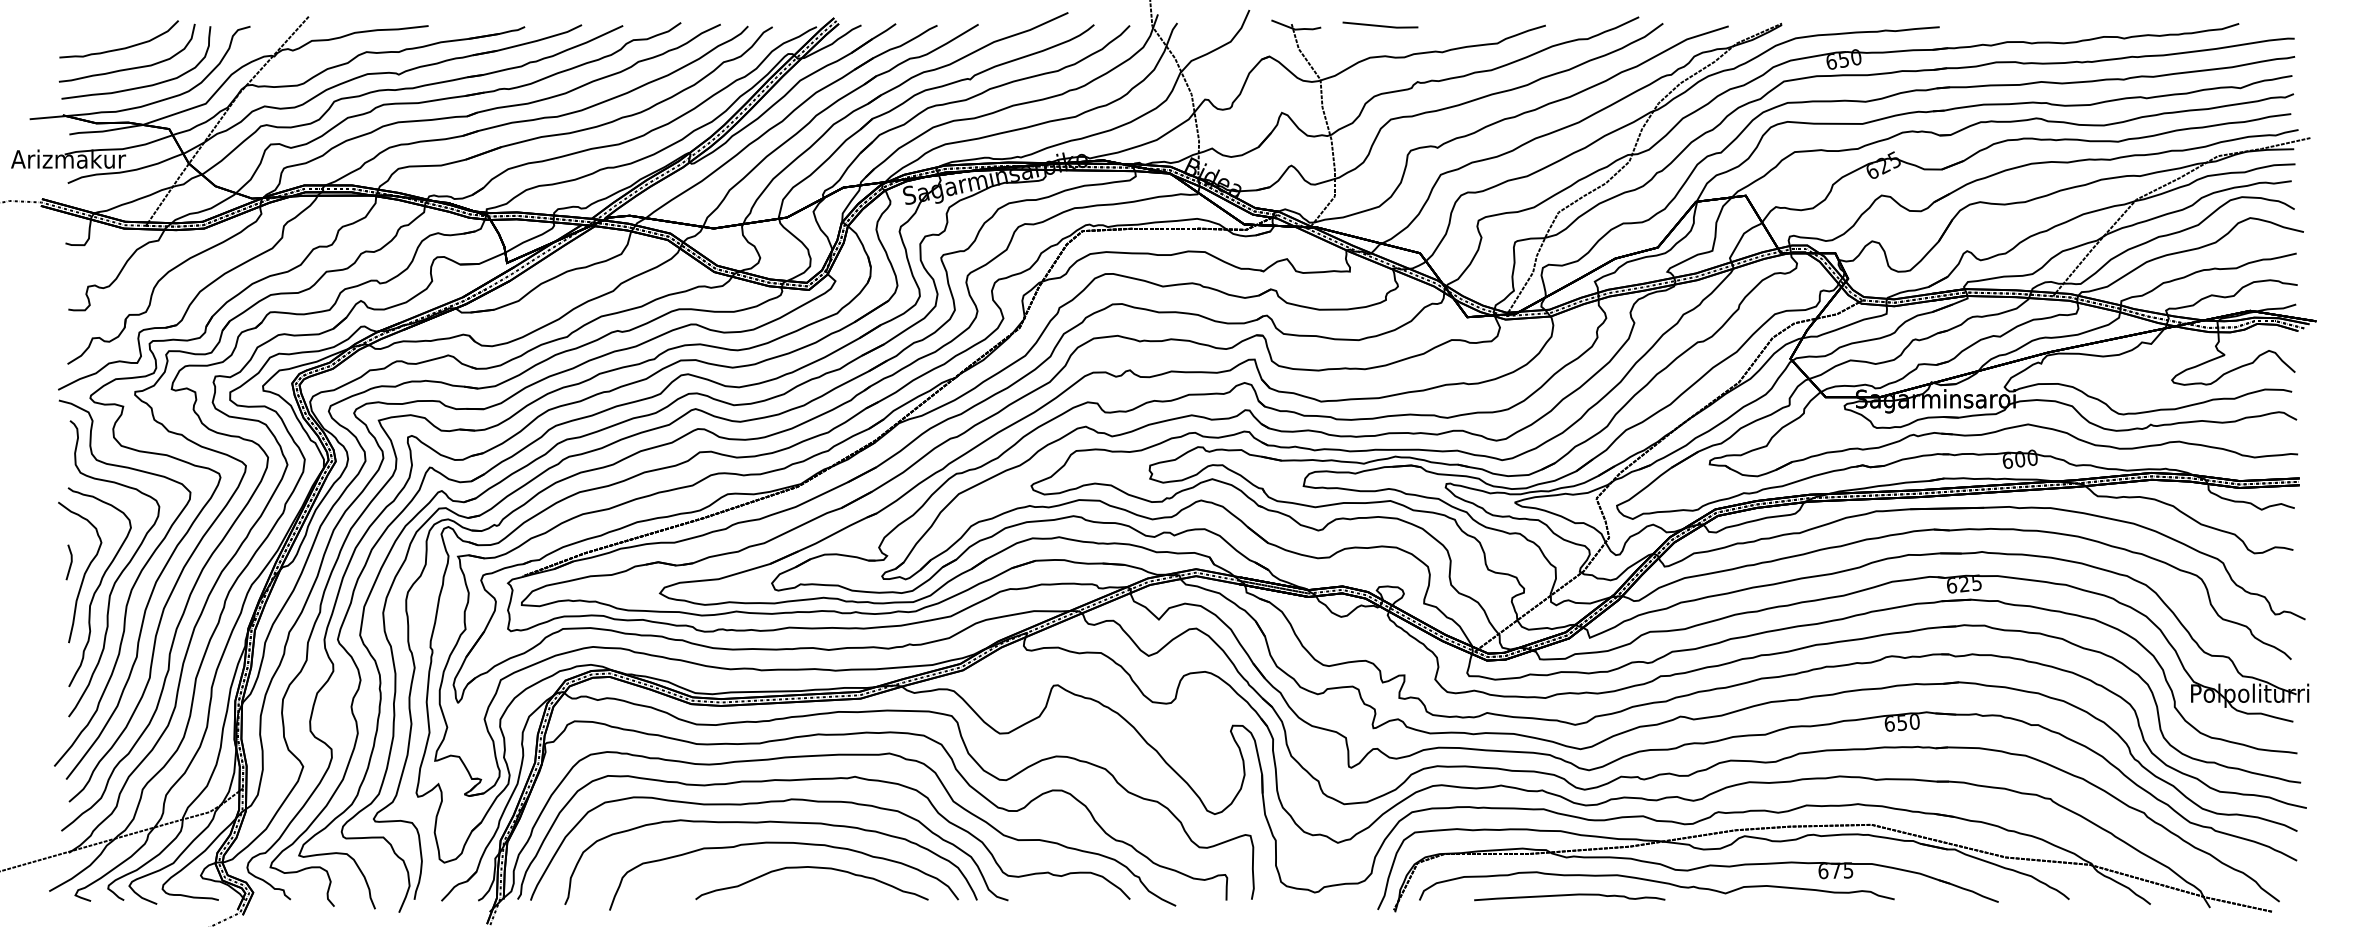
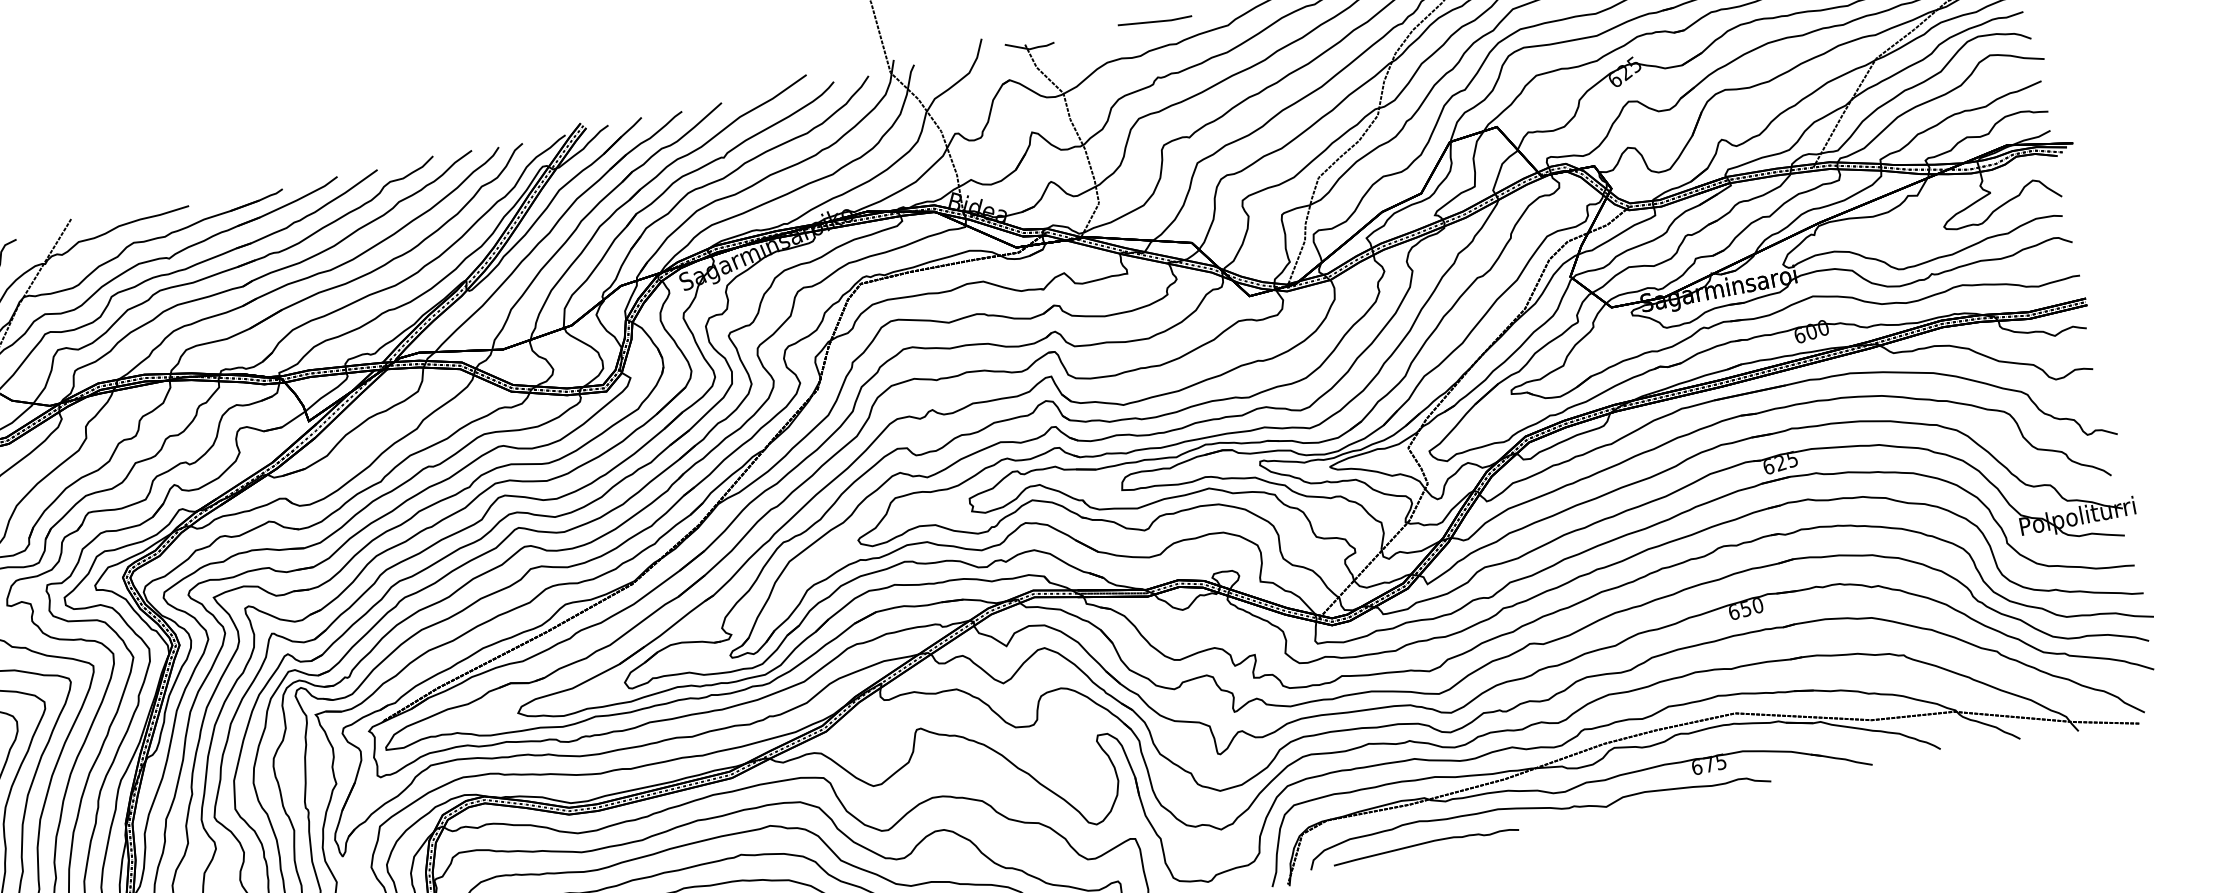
line: (1380, 25) -> (1155, 21), moved
curve: (1569, 895) -> (1425, 843), moved

